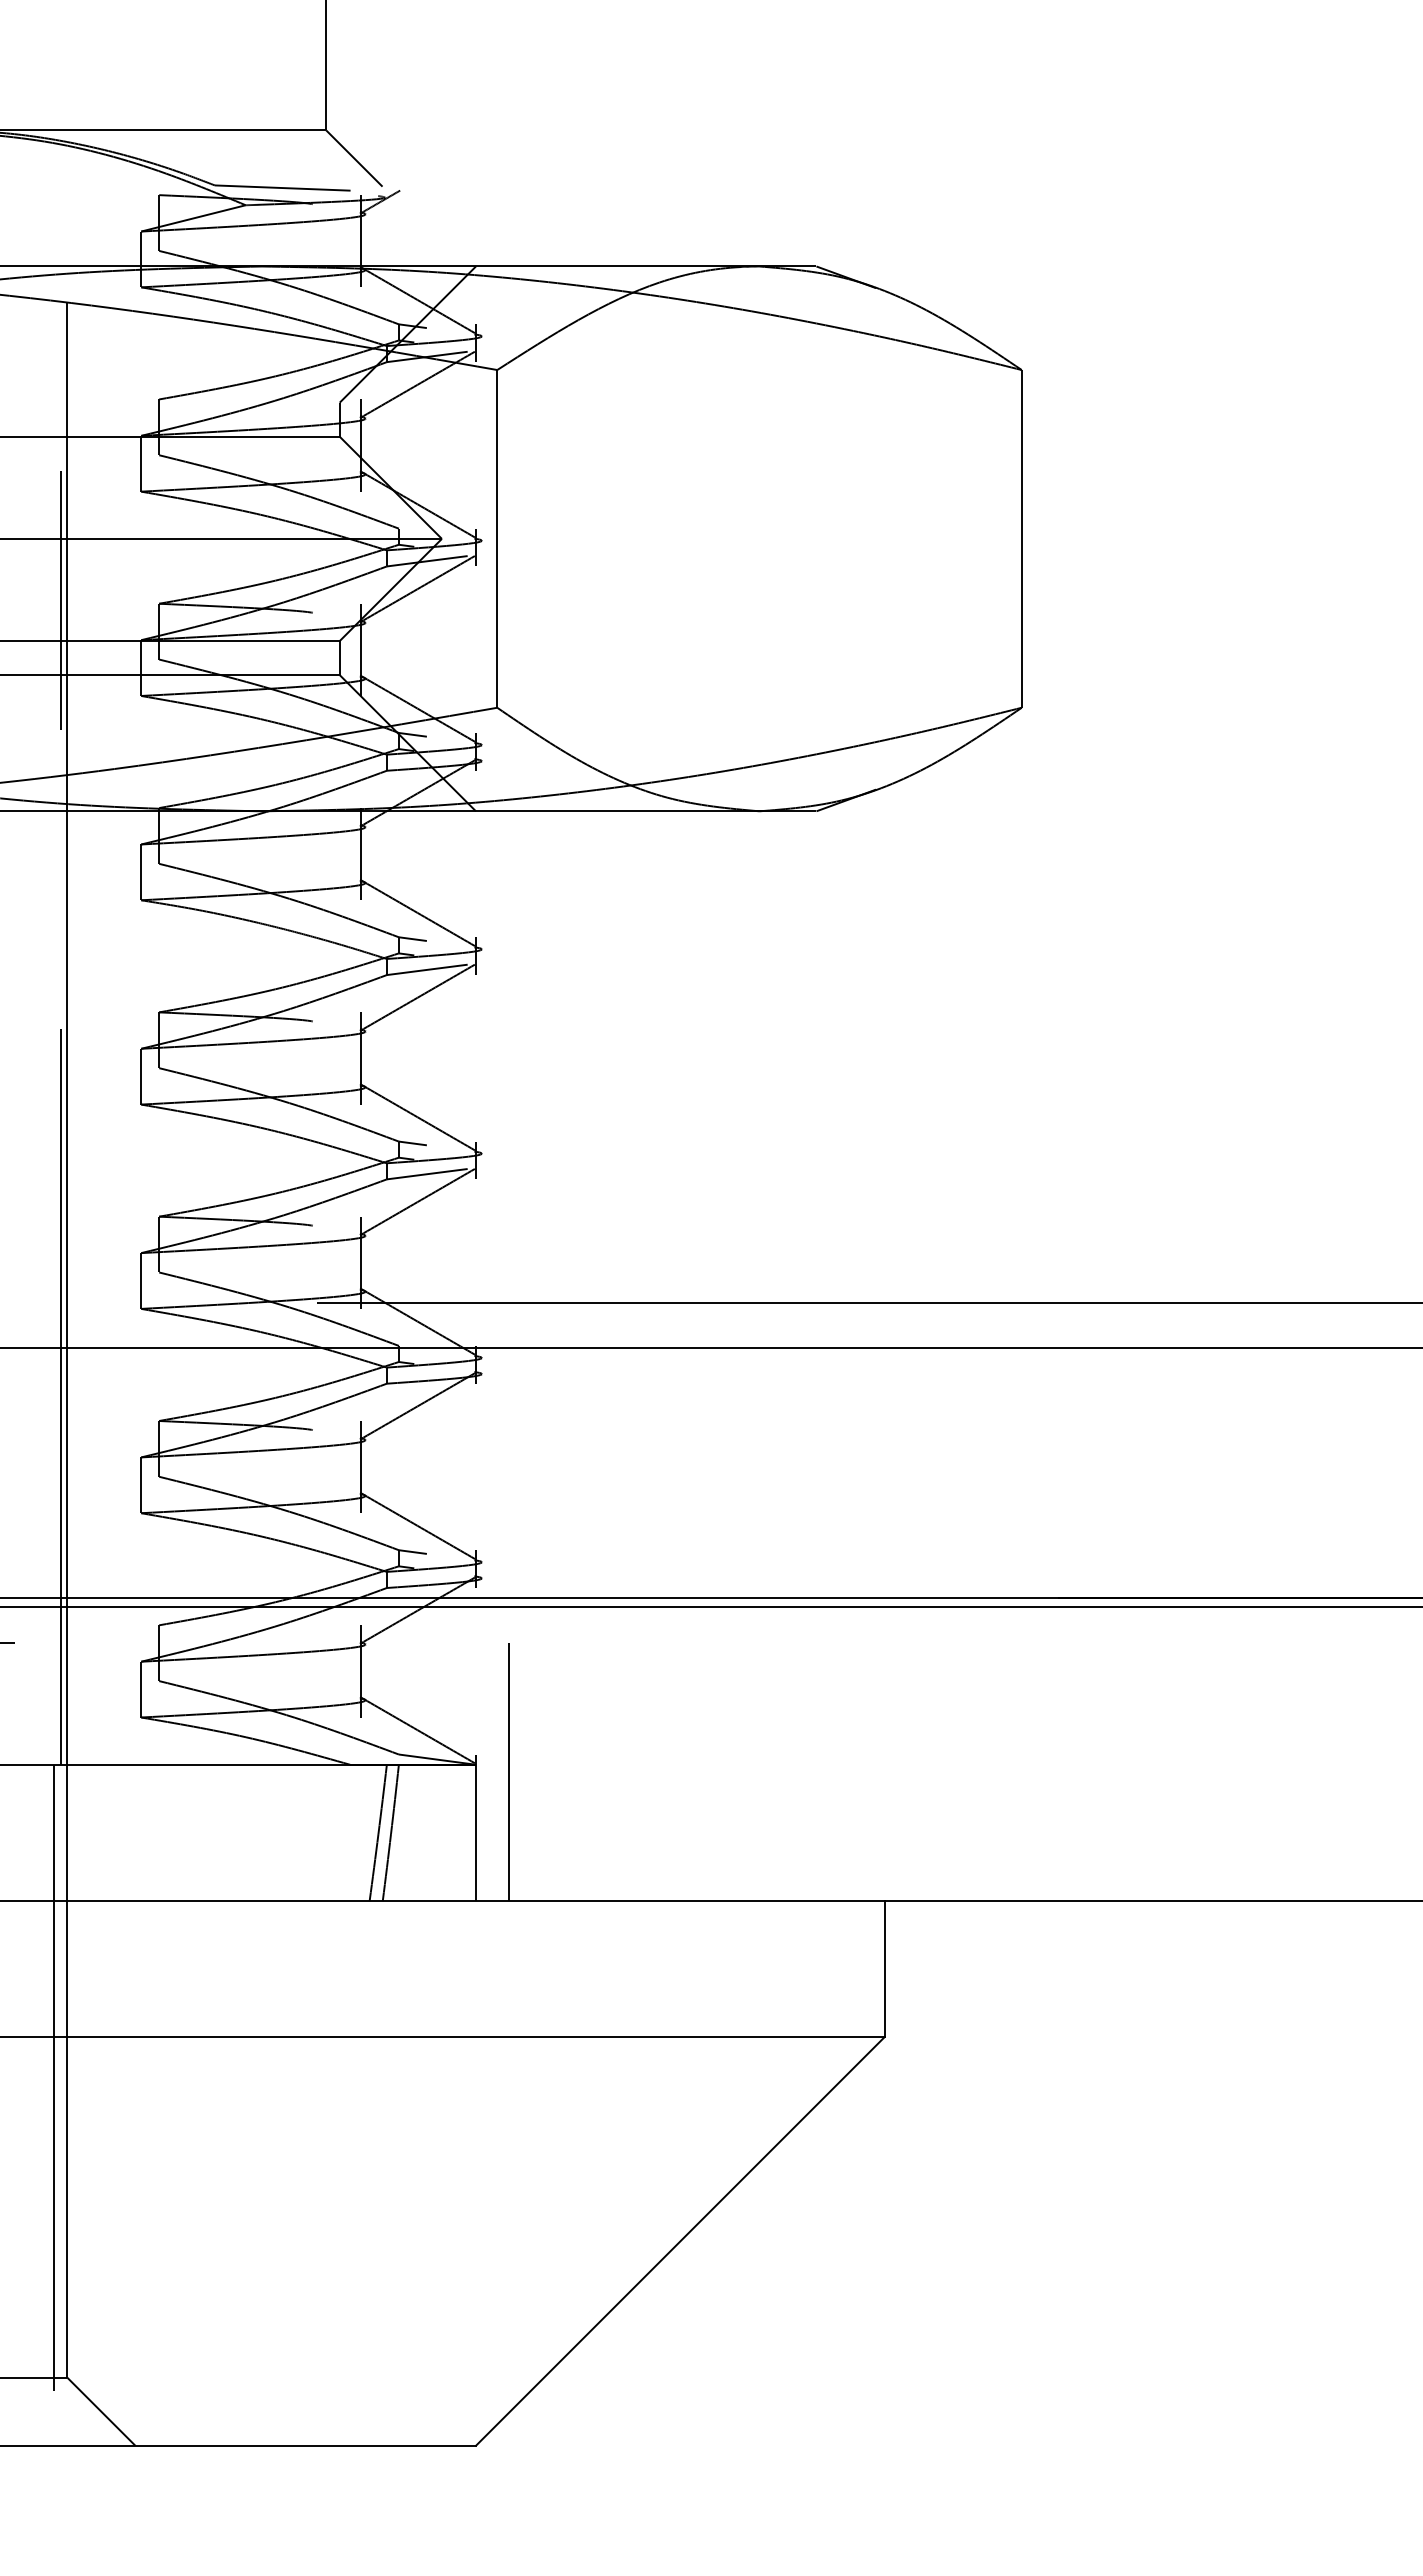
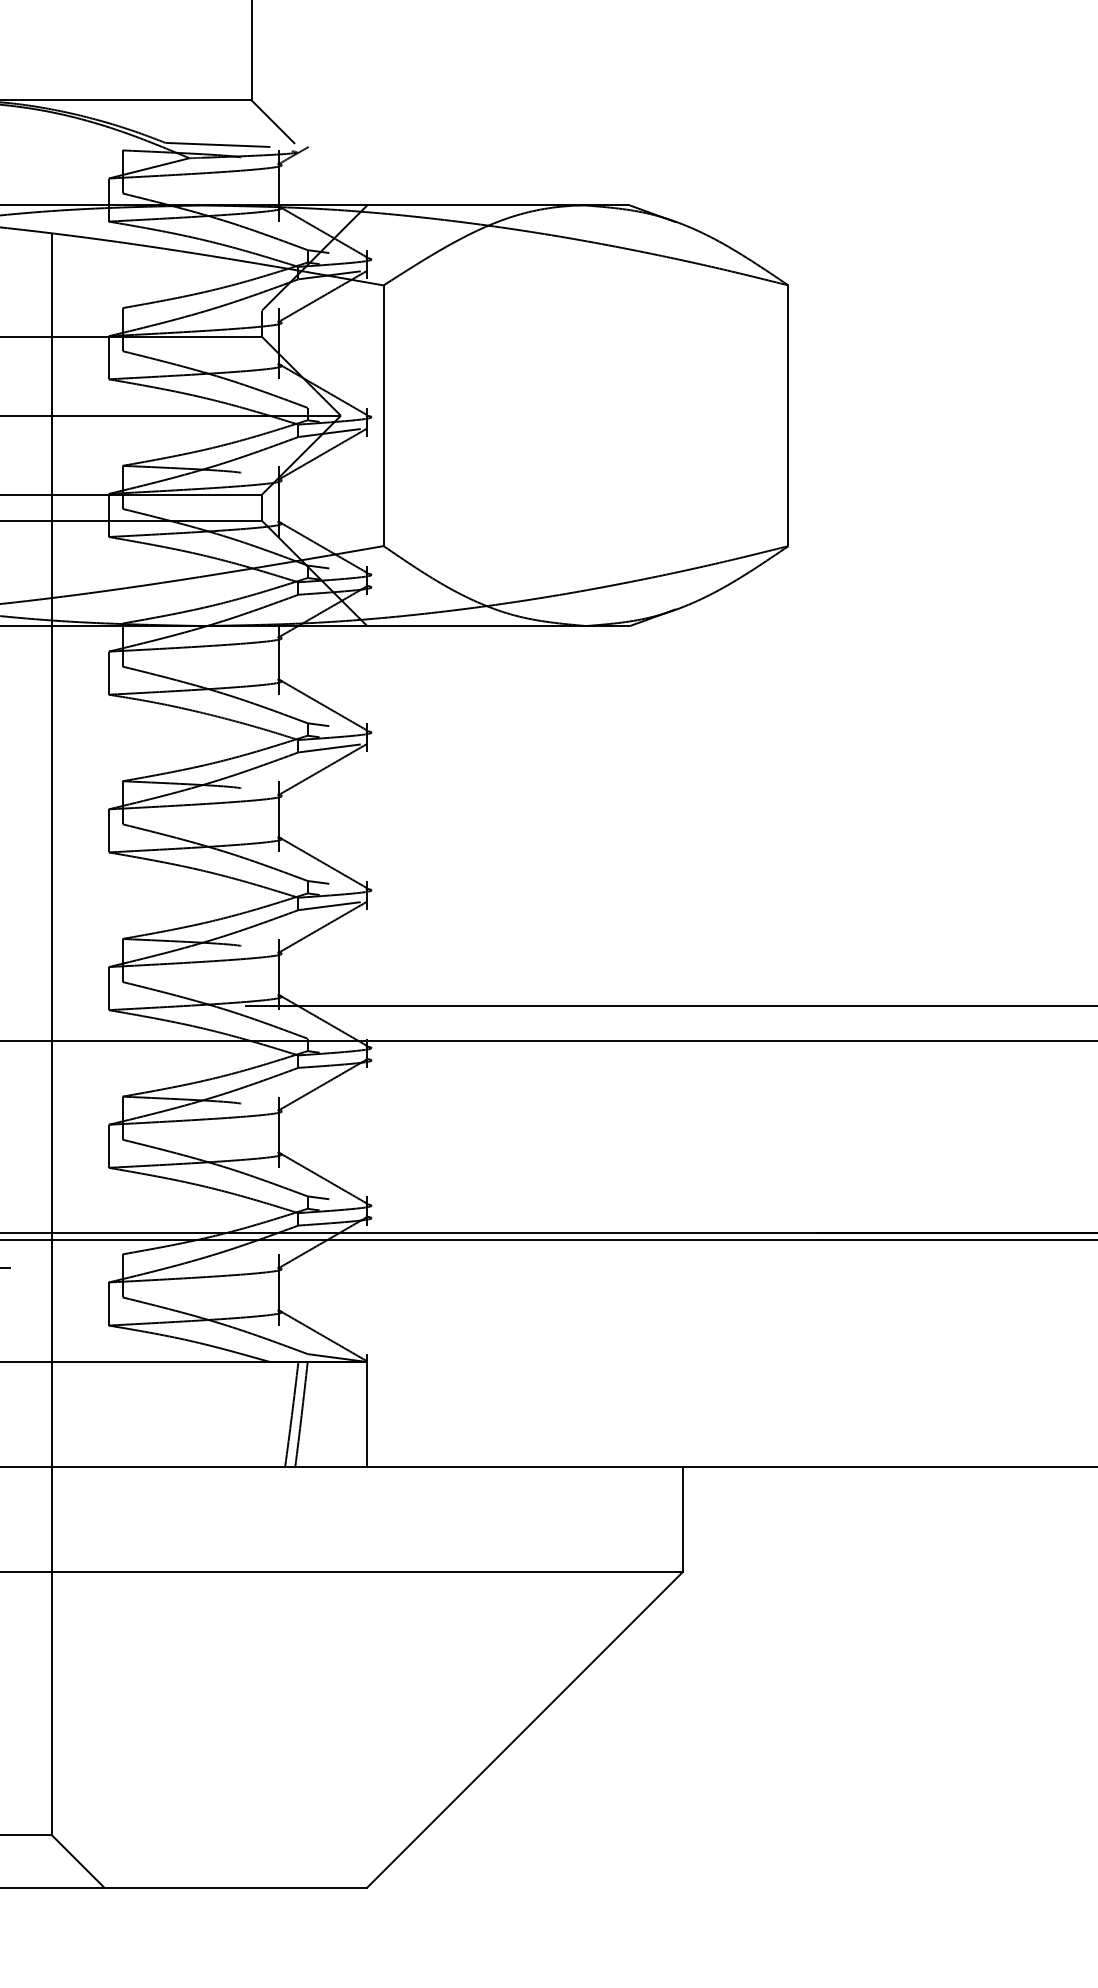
line: (60, 599) -> (46, 462), removed
line: (60, 1396) -> (46, 1077), removed
line: (508, 1771) -> (392, 1367), removed
line: (53, 2077) -> (41, 1603), removed

